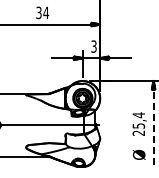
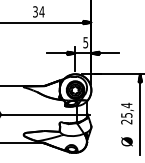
text: (93, 45) -> (85, 41), 3 -> 5
line: (153, 124) -> (140, 113), dashed -> solid

